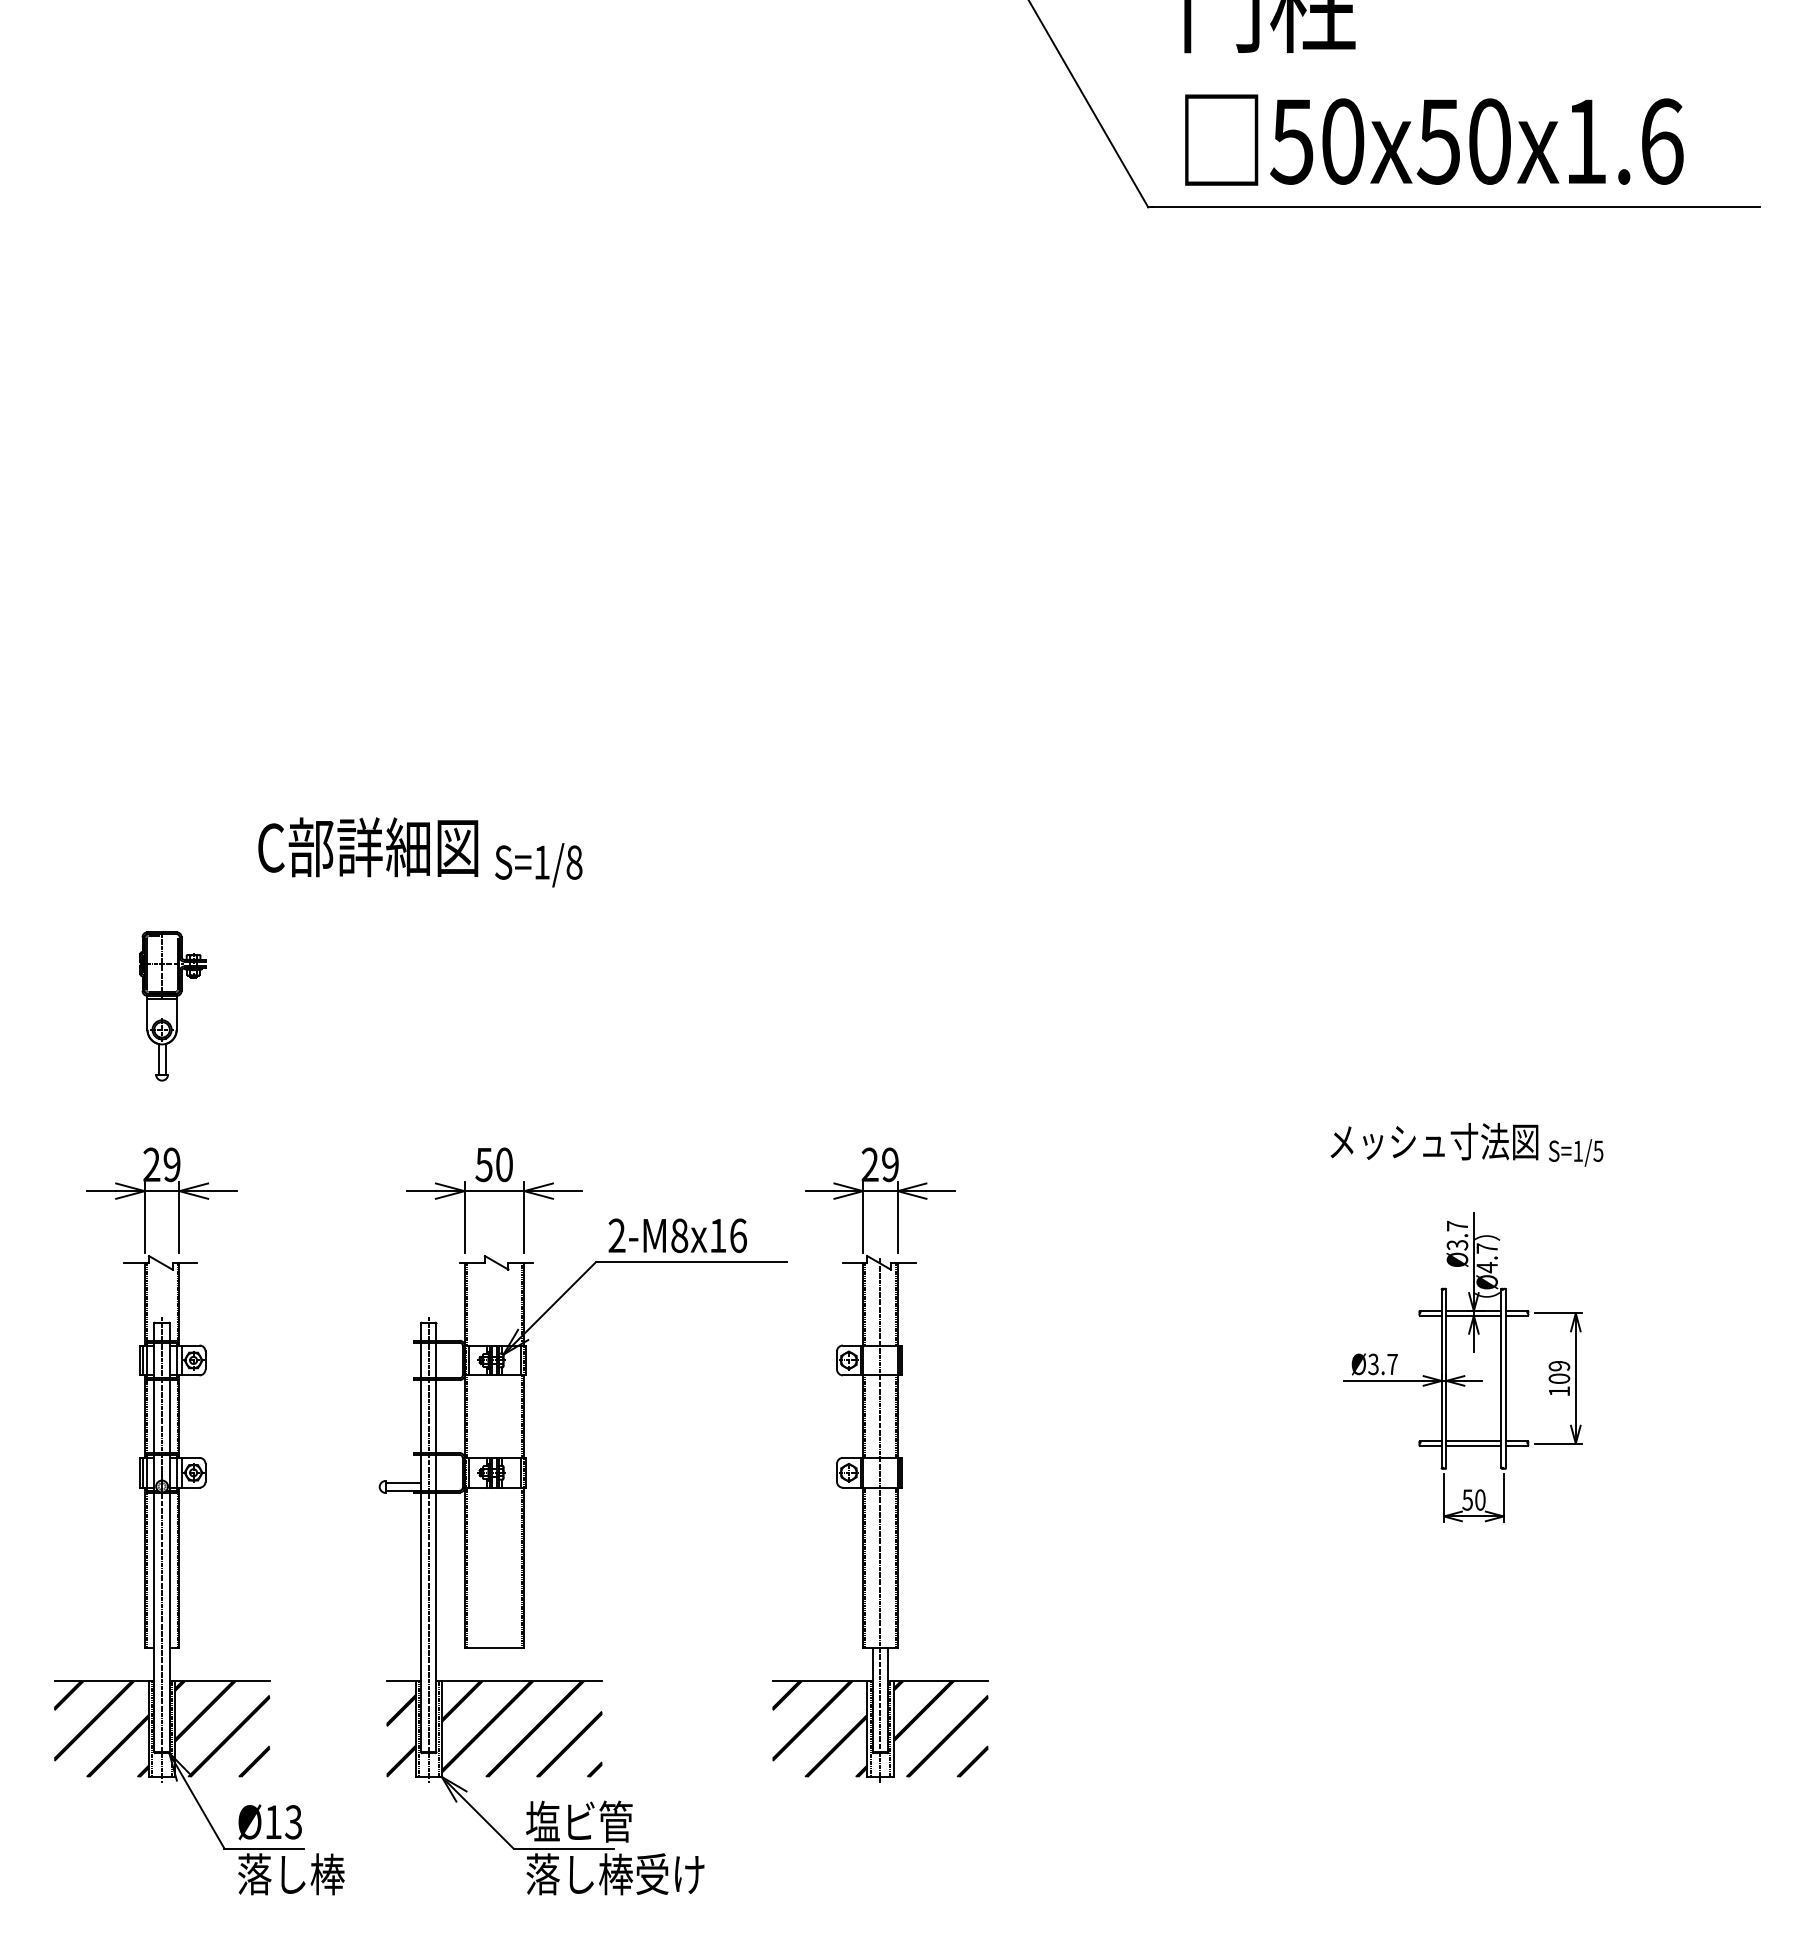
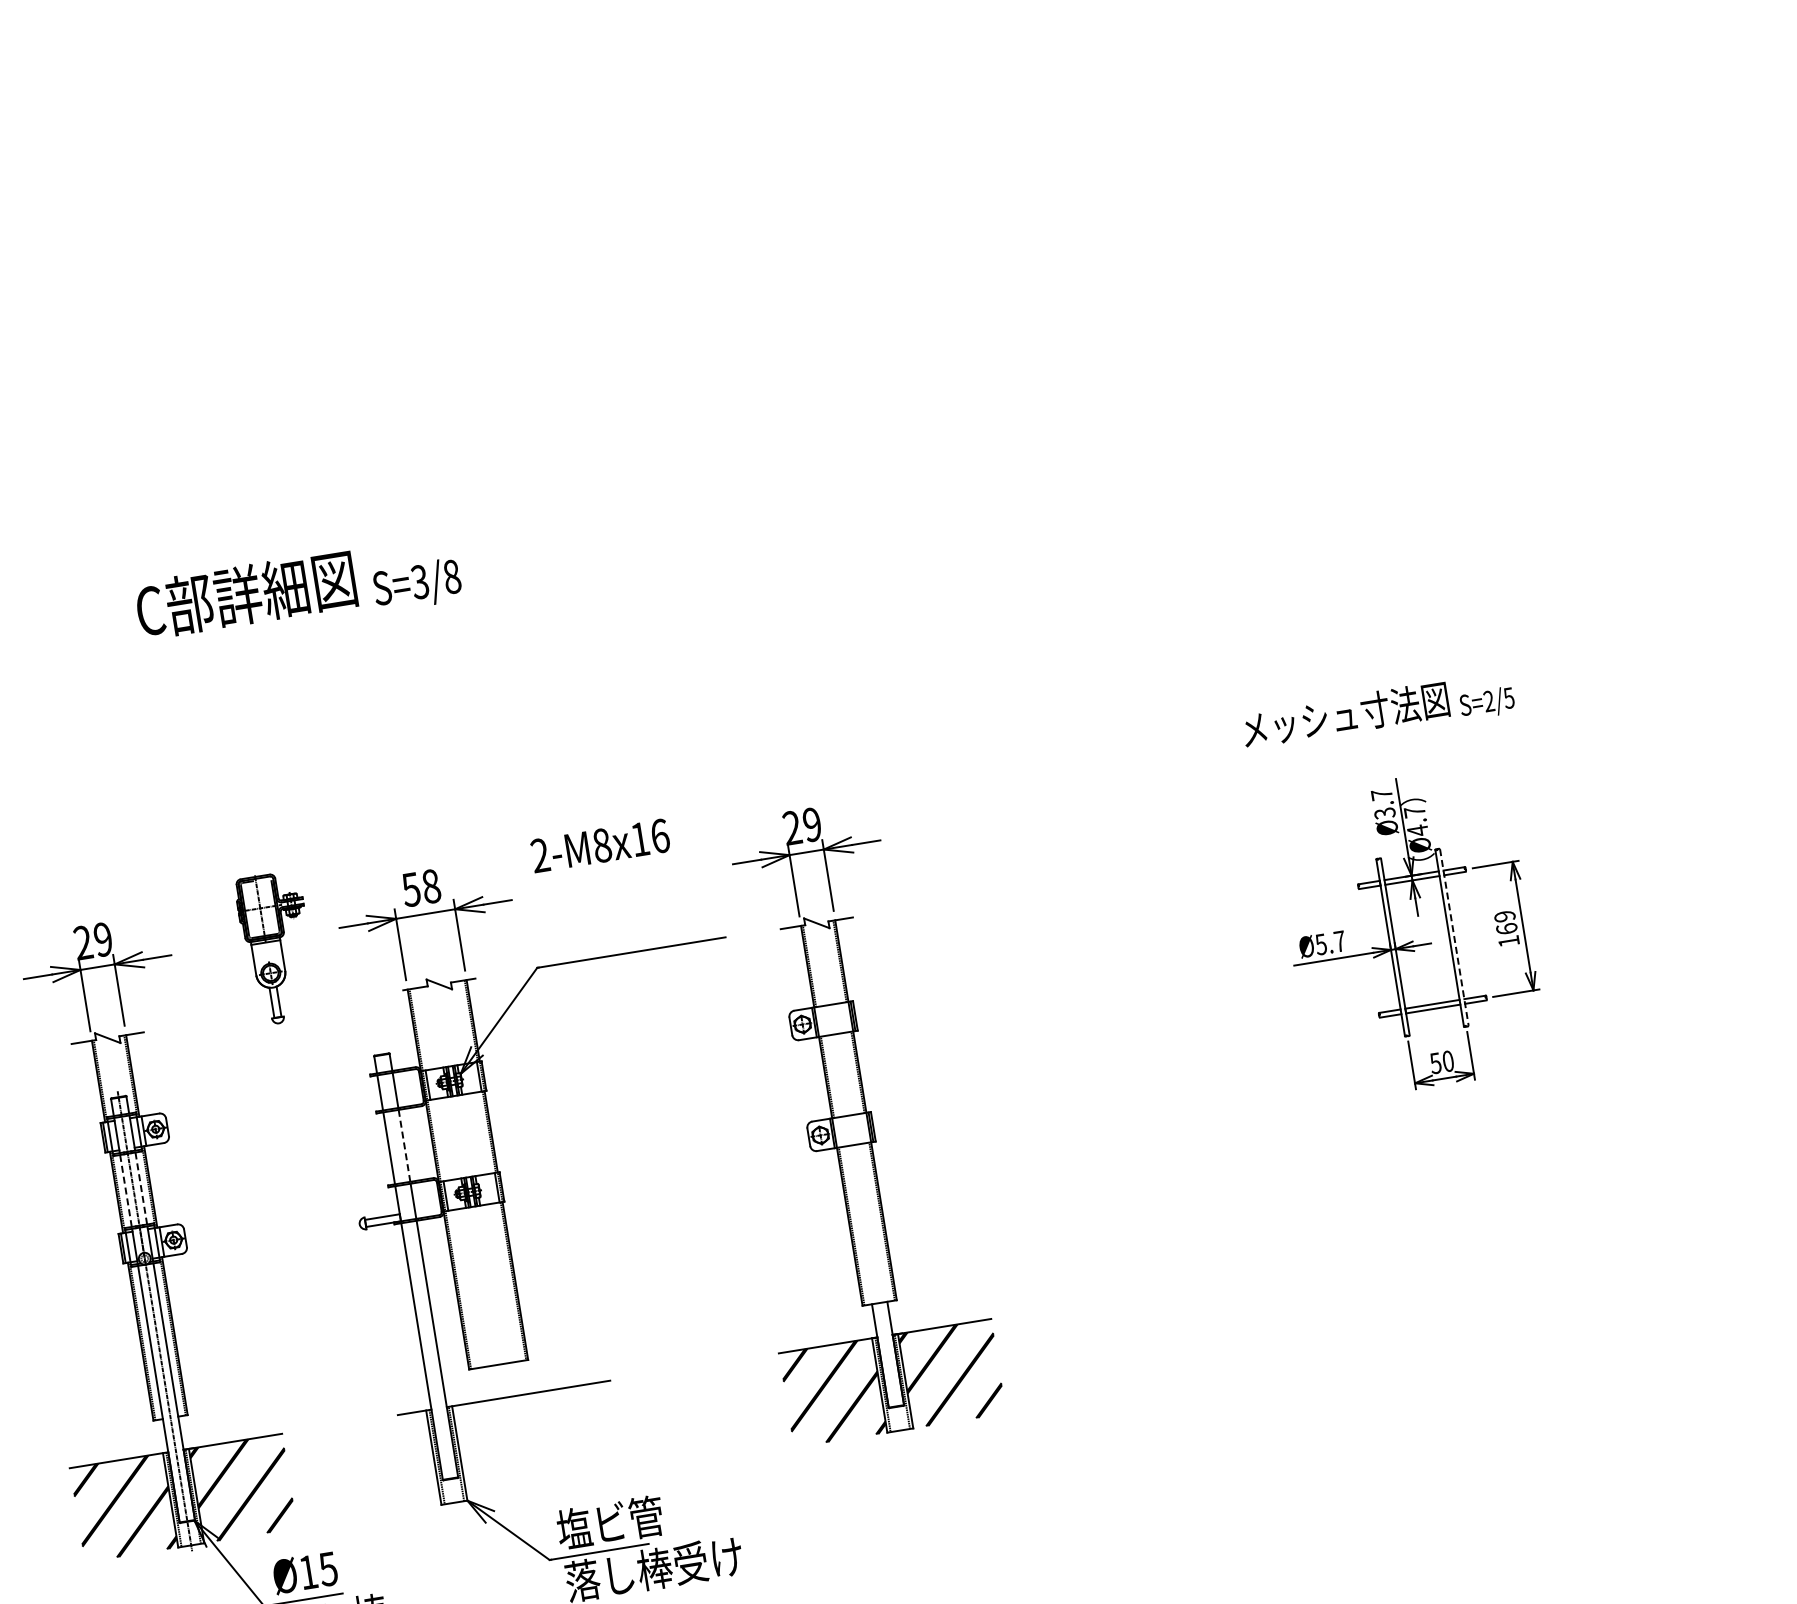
text: (541, 862) -> (419, 582), S=1/8 -> S=3/8
part: (172, 1006) -> (277, 948), moved
text: (1578, 1150) -> (1489, 700), S=1/5 -> S=2/5
text: (504, 1164) -> (431, 886), 50 -> 58
text: (677, 1235) -> (600, 845), moved
text: (1373, 1363) -> (1320, 943), Ø3.7 -> Ø5.7
line: (1506, 1378) -> (1454, 937), solid -> dashed
text: (1559, 1378) -> (1506, 928), 109 -> 169
line: (154, 1417) -> (126, 1191), solid -> dashed
line: (169, 1417) -> (141, 1189), solid -> dashed
line: (436, 1417) -> (404, 1146), solid -> dashed
line: (880, 1519) -> (859, 1176), removed
line: (428, 1549) -> (417, 1278), removed
hatch: (494, 1728) -> (511, 1444), removed
text: (293, 1821) -> (328, 1568), Ø13 -> Ø15

